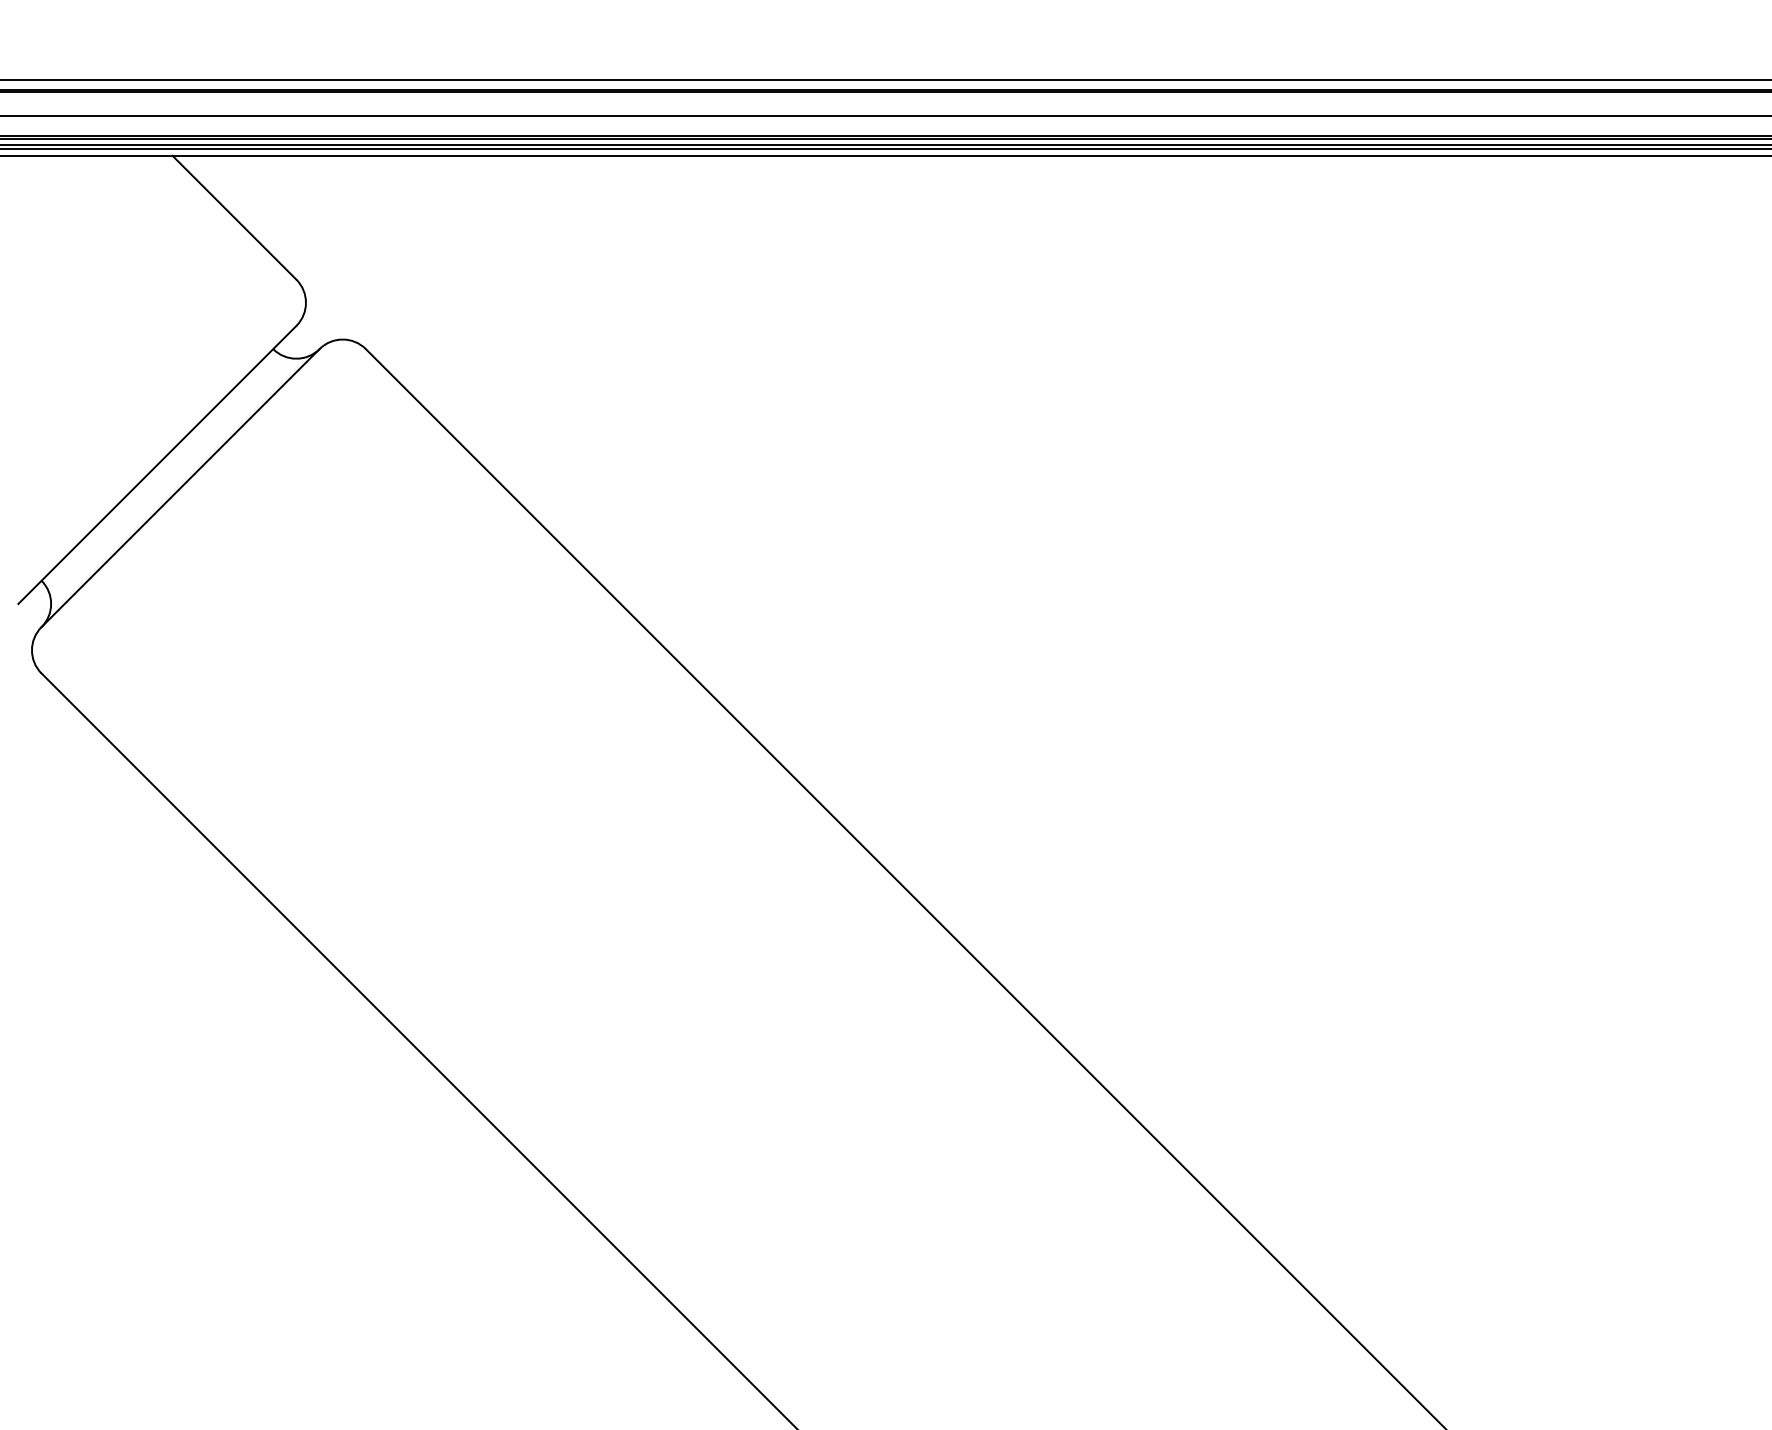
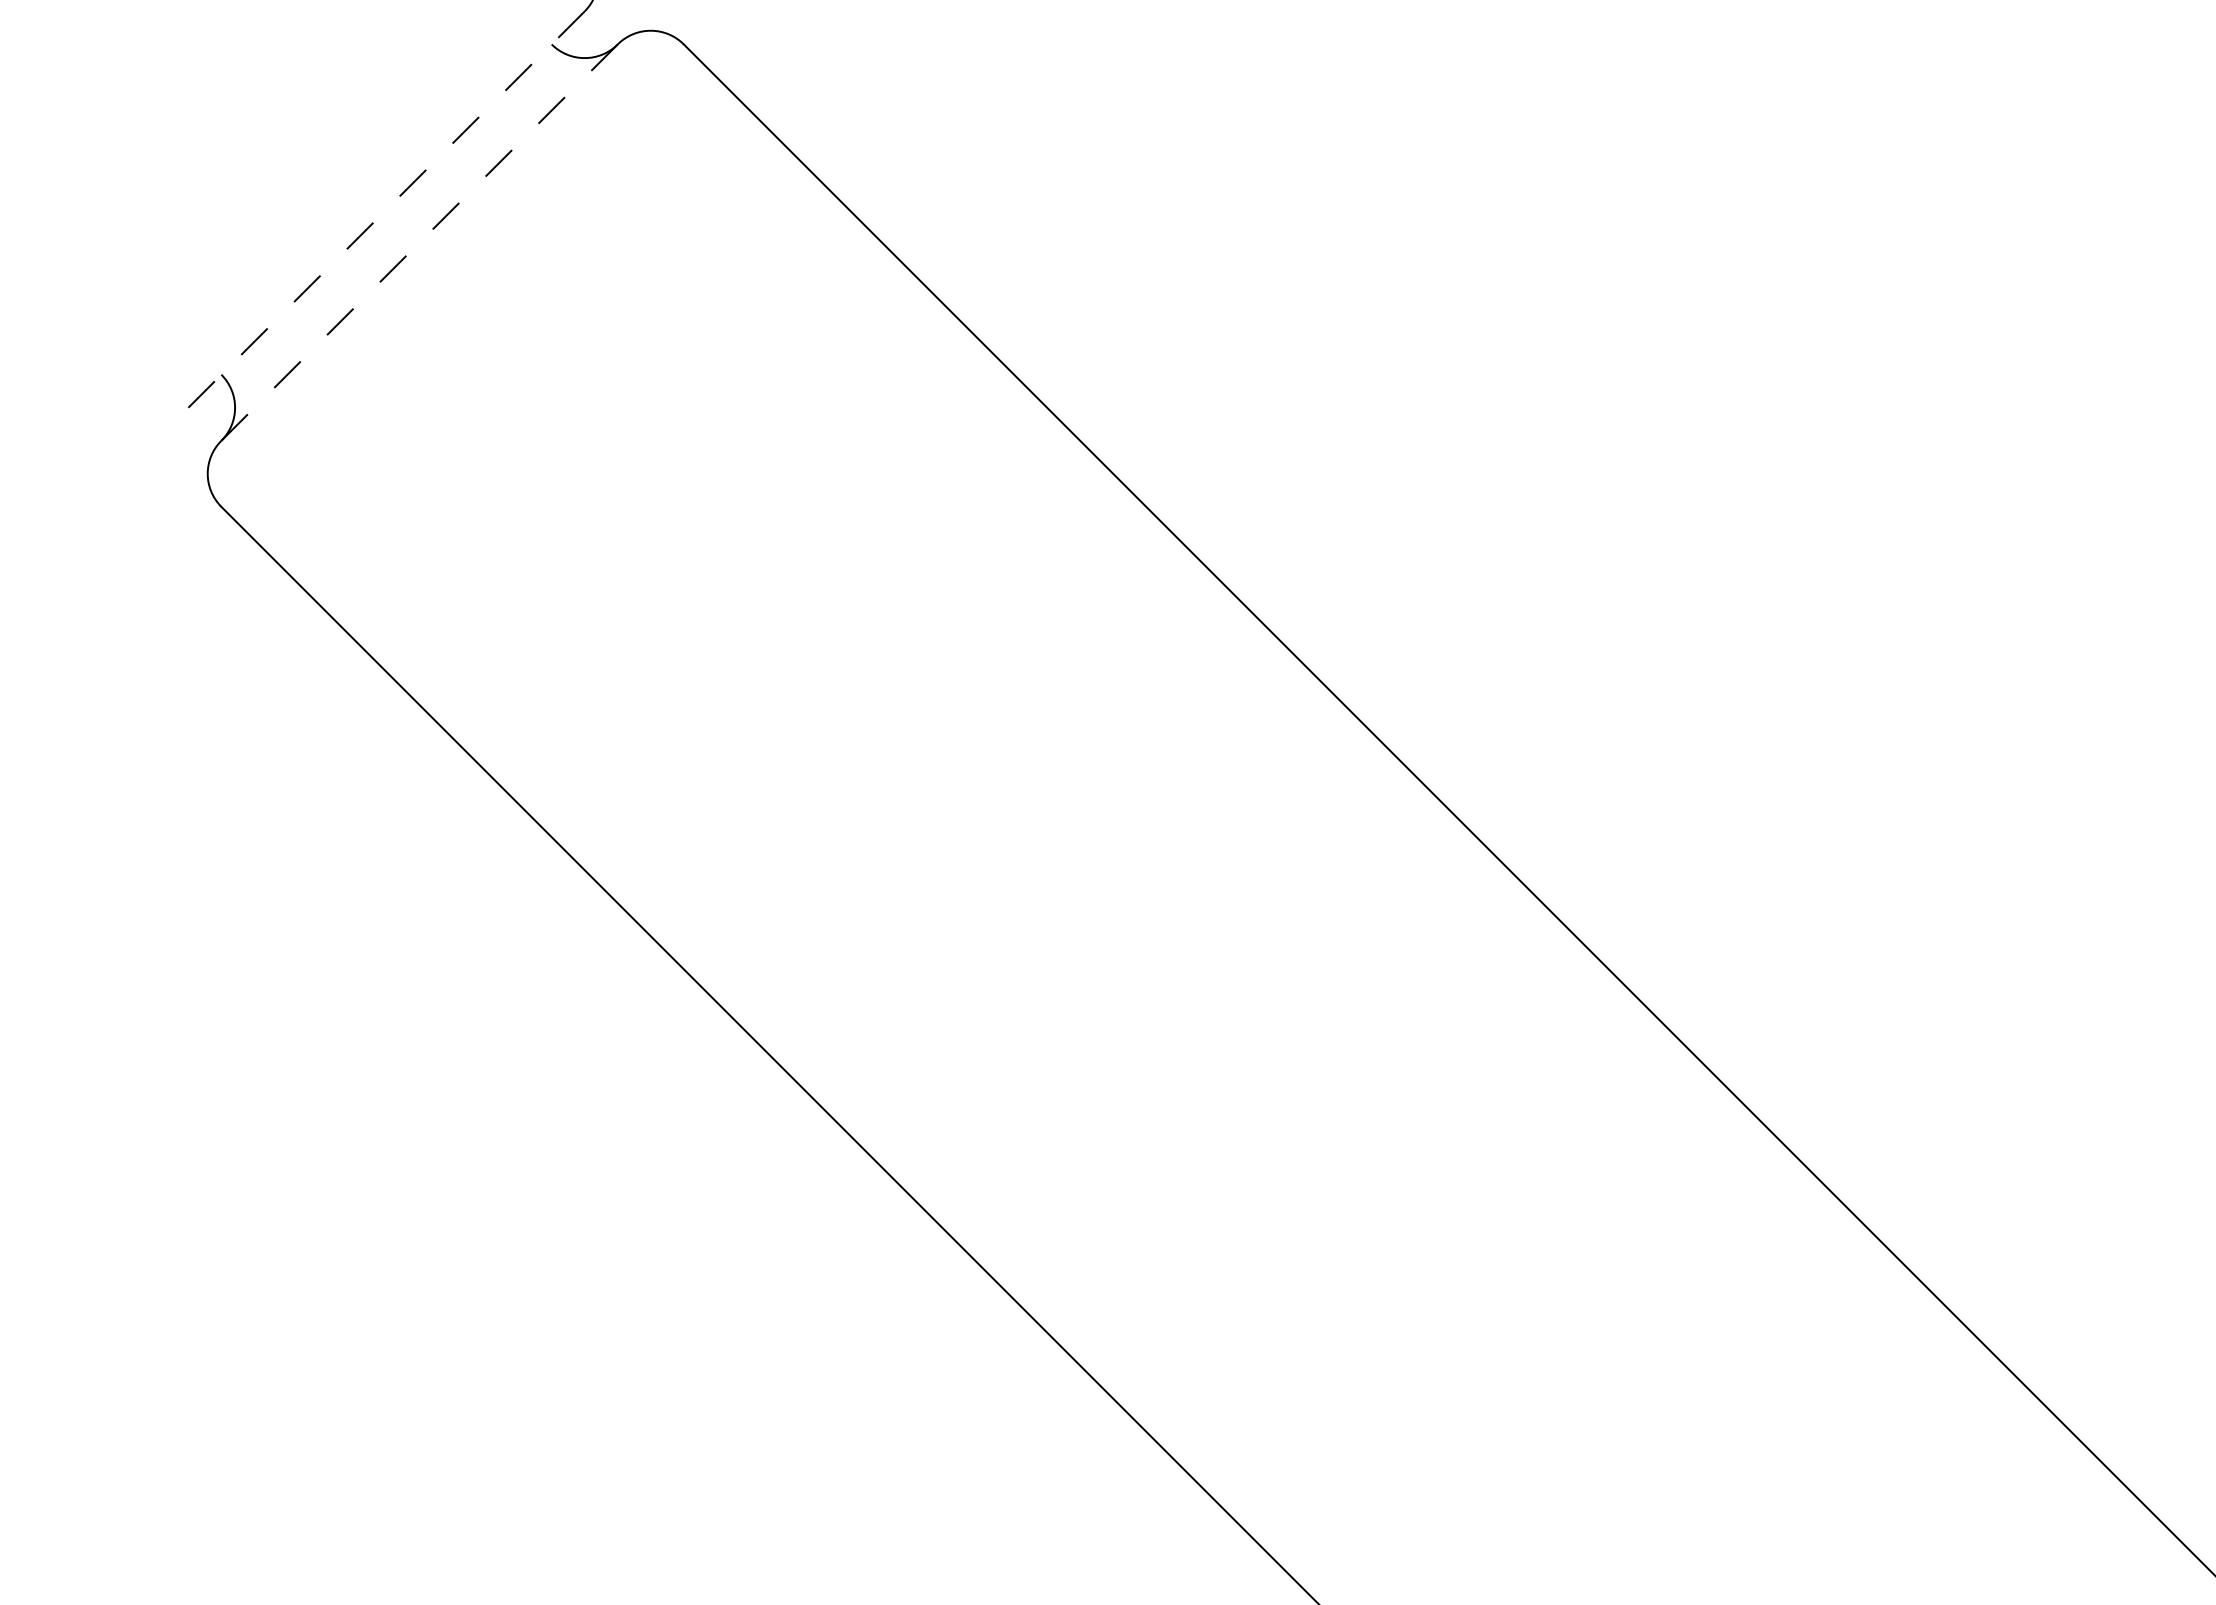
line: (157, 464) -> (386, 208), solid -> dashed
line: (180, 488) -> (419, 243), solid -> dashed

